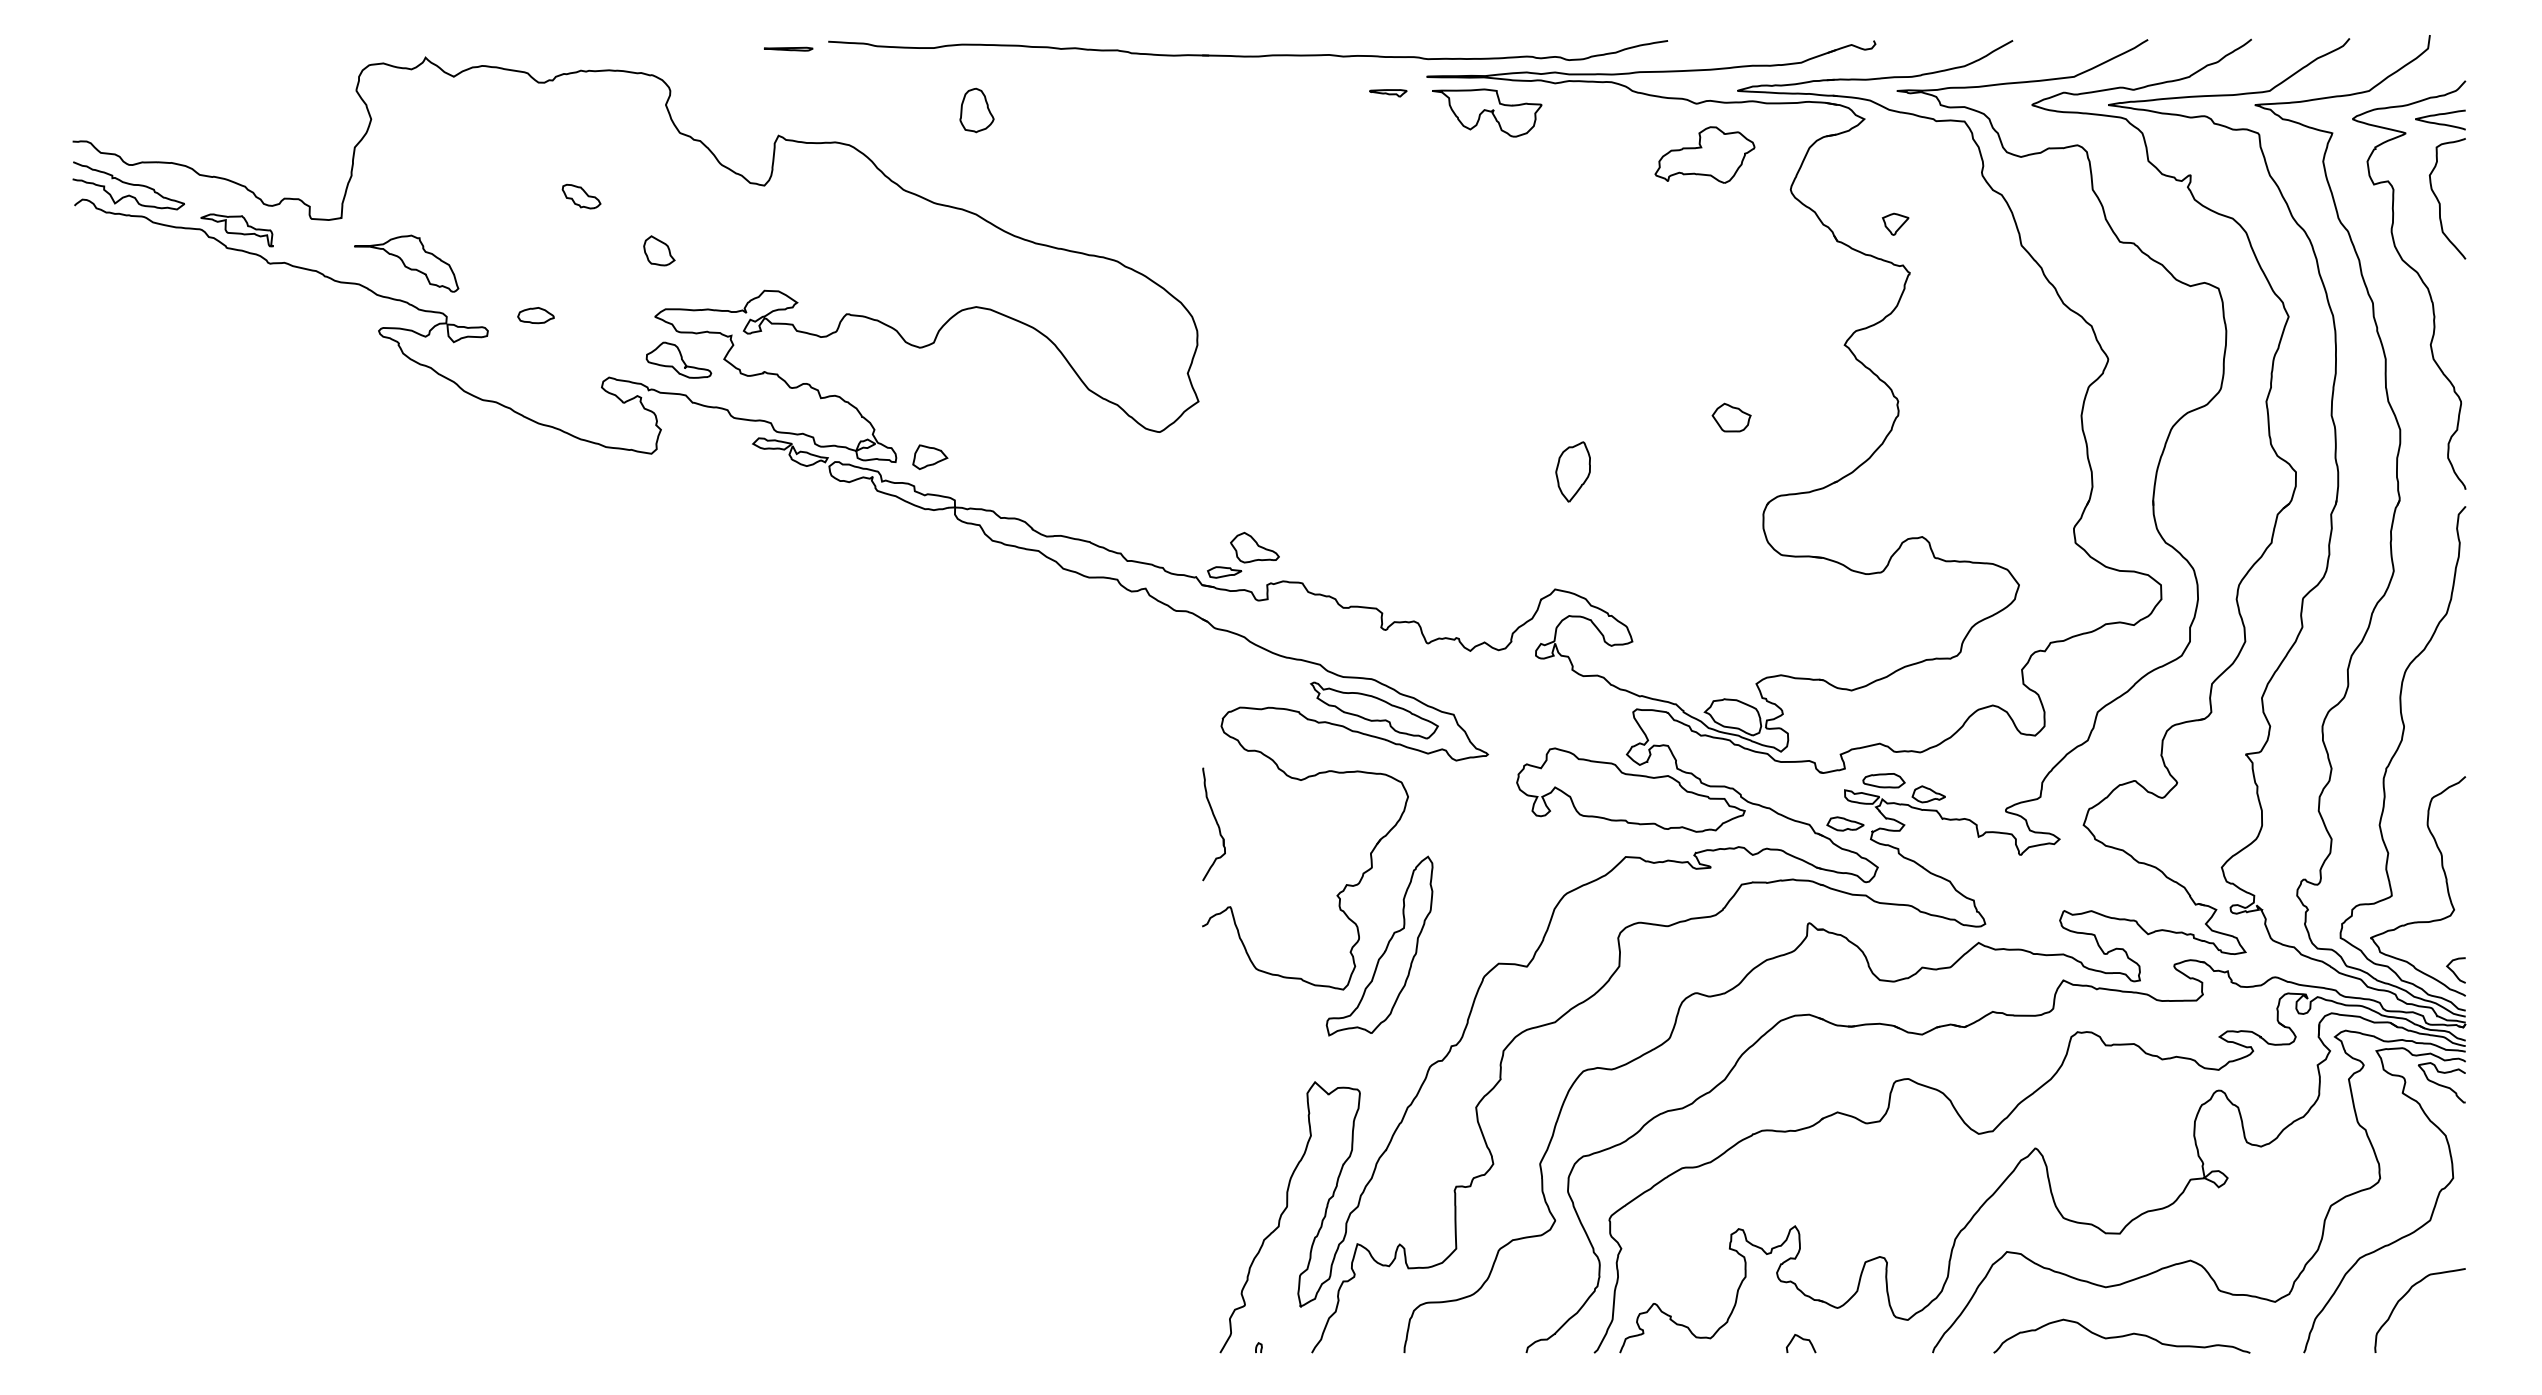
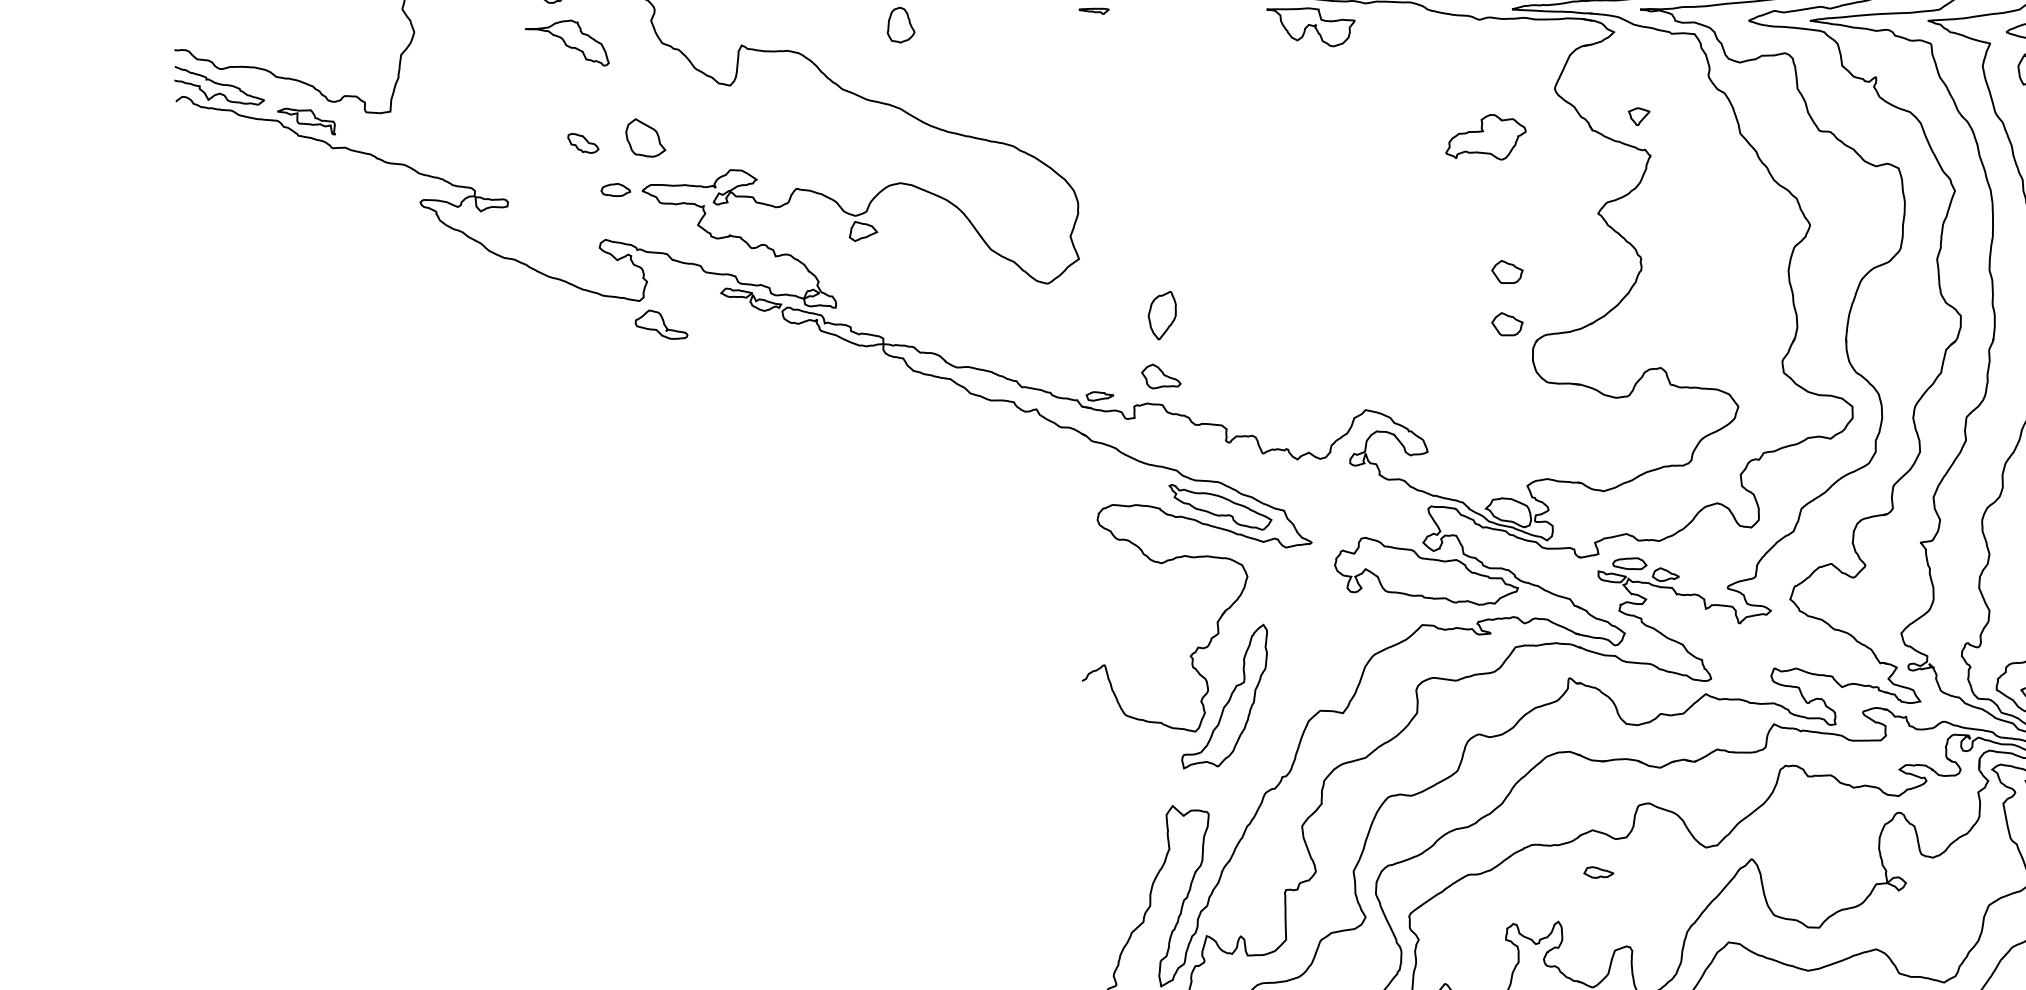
part: (1388, 93) -> (1094, 11), moved
part: (1704, 154) -> (1485, 136), moved
part: (581, 196) -> (583, 143), moved
part: (659, 250) -> (645, 137), size x1.6
part: (406, 263) -> (567, 42), moved
part: (535, 315) -> (615, 189), moved
part: (678, 359) -> (661, 324), moved
part: (930, 456) -> (863, 230), moved
part: (1572, 471) -> (1161, 315), moved
part: (1731, 482) -> (1507, 324), added
part: (1254, 547) -> (1161, 376), moved
part: (1845, 823) -> (1598, 872), moved
part: (1213, 824) -> (1091, 598), removed

